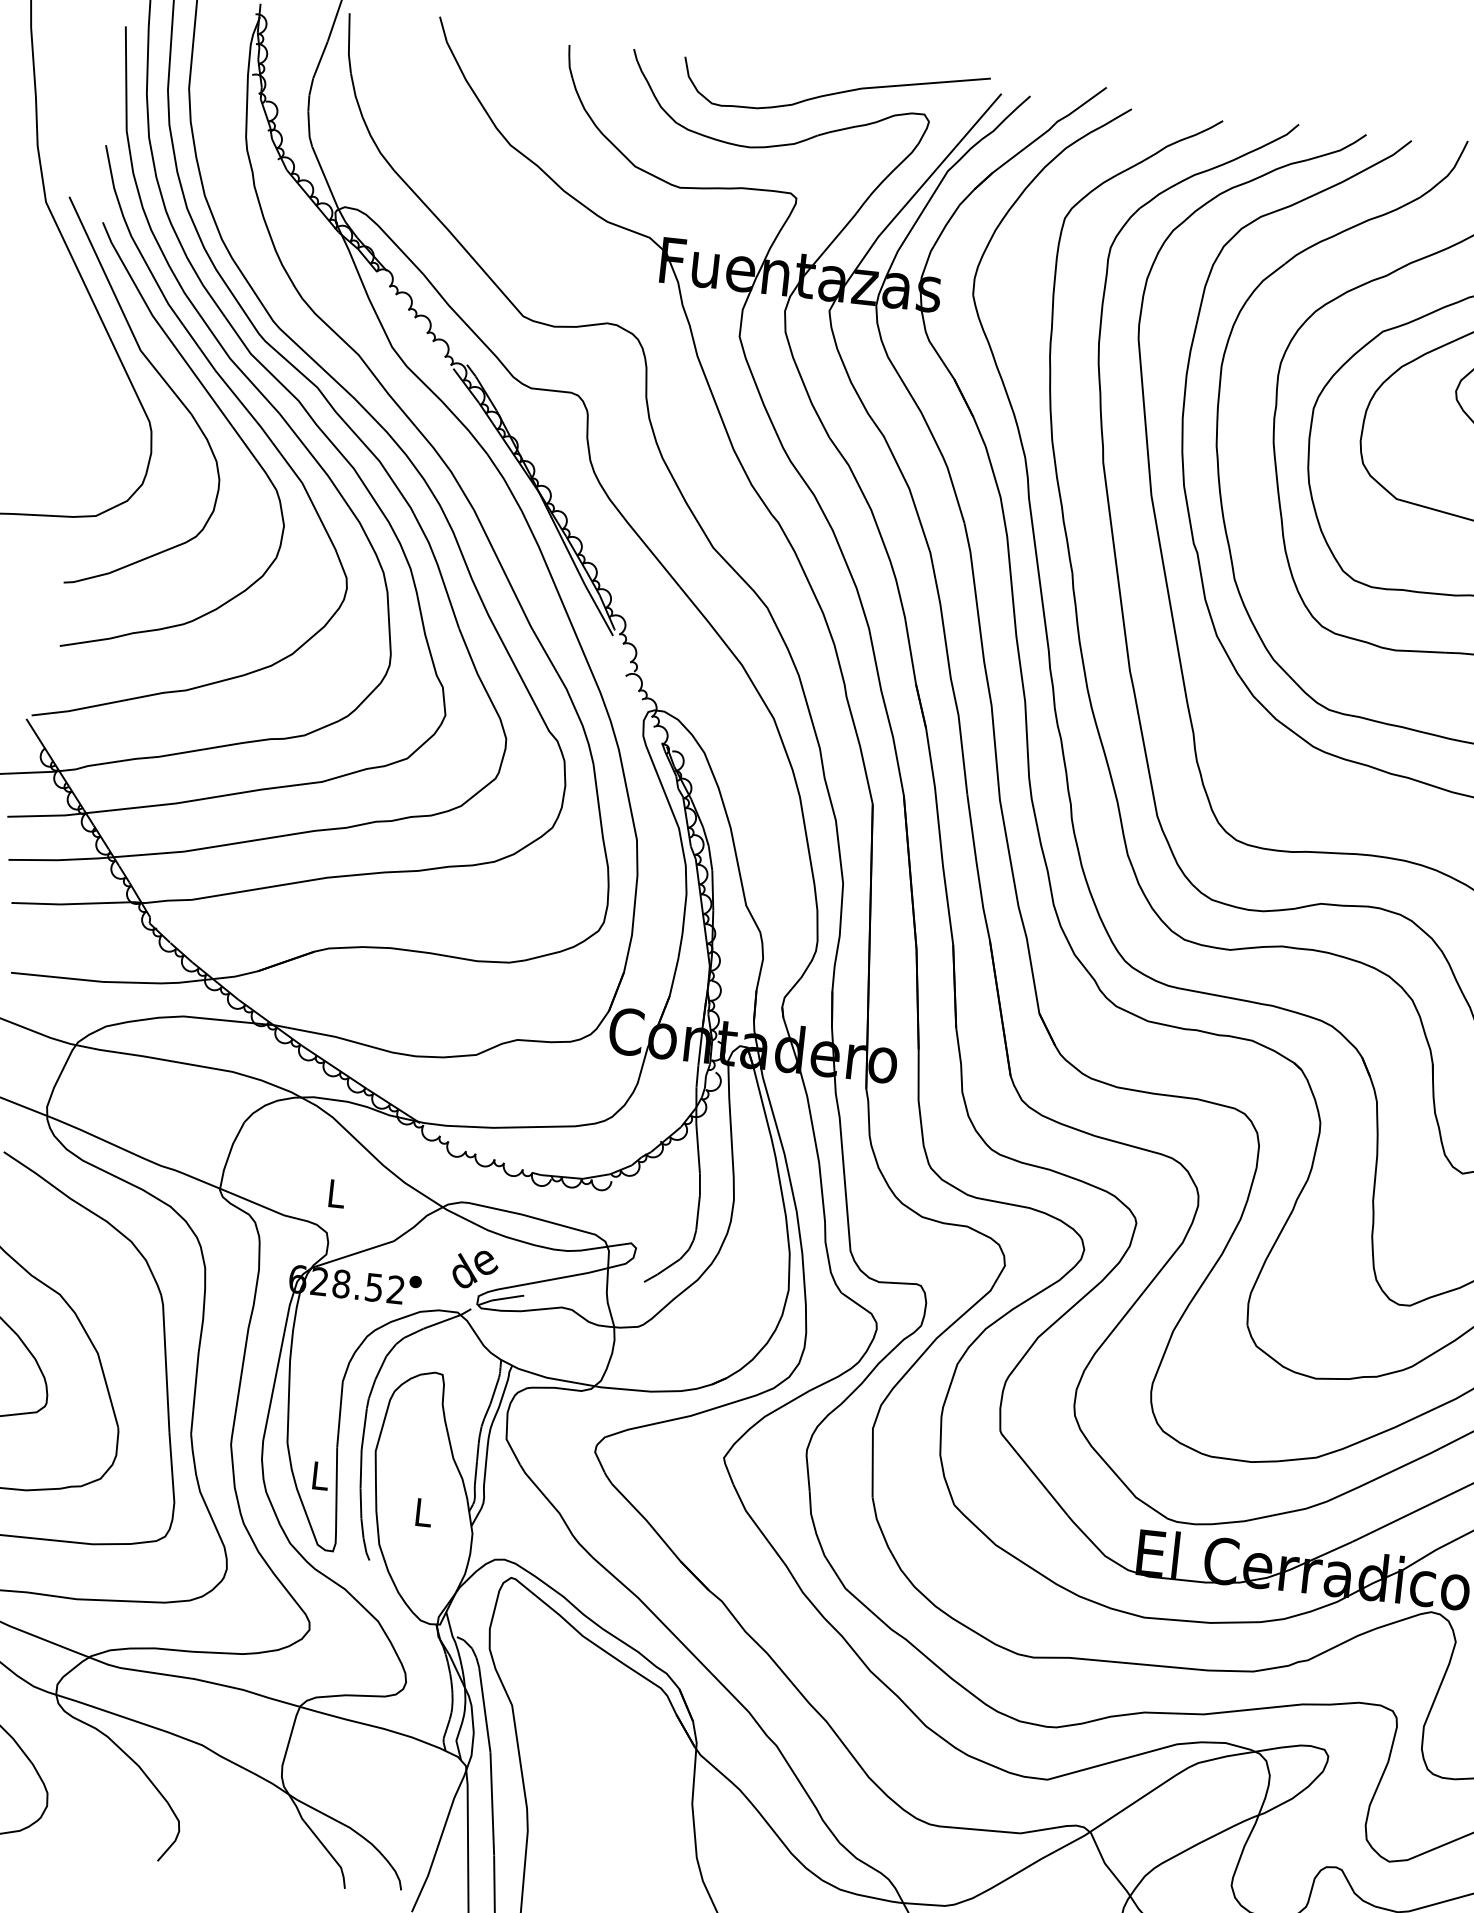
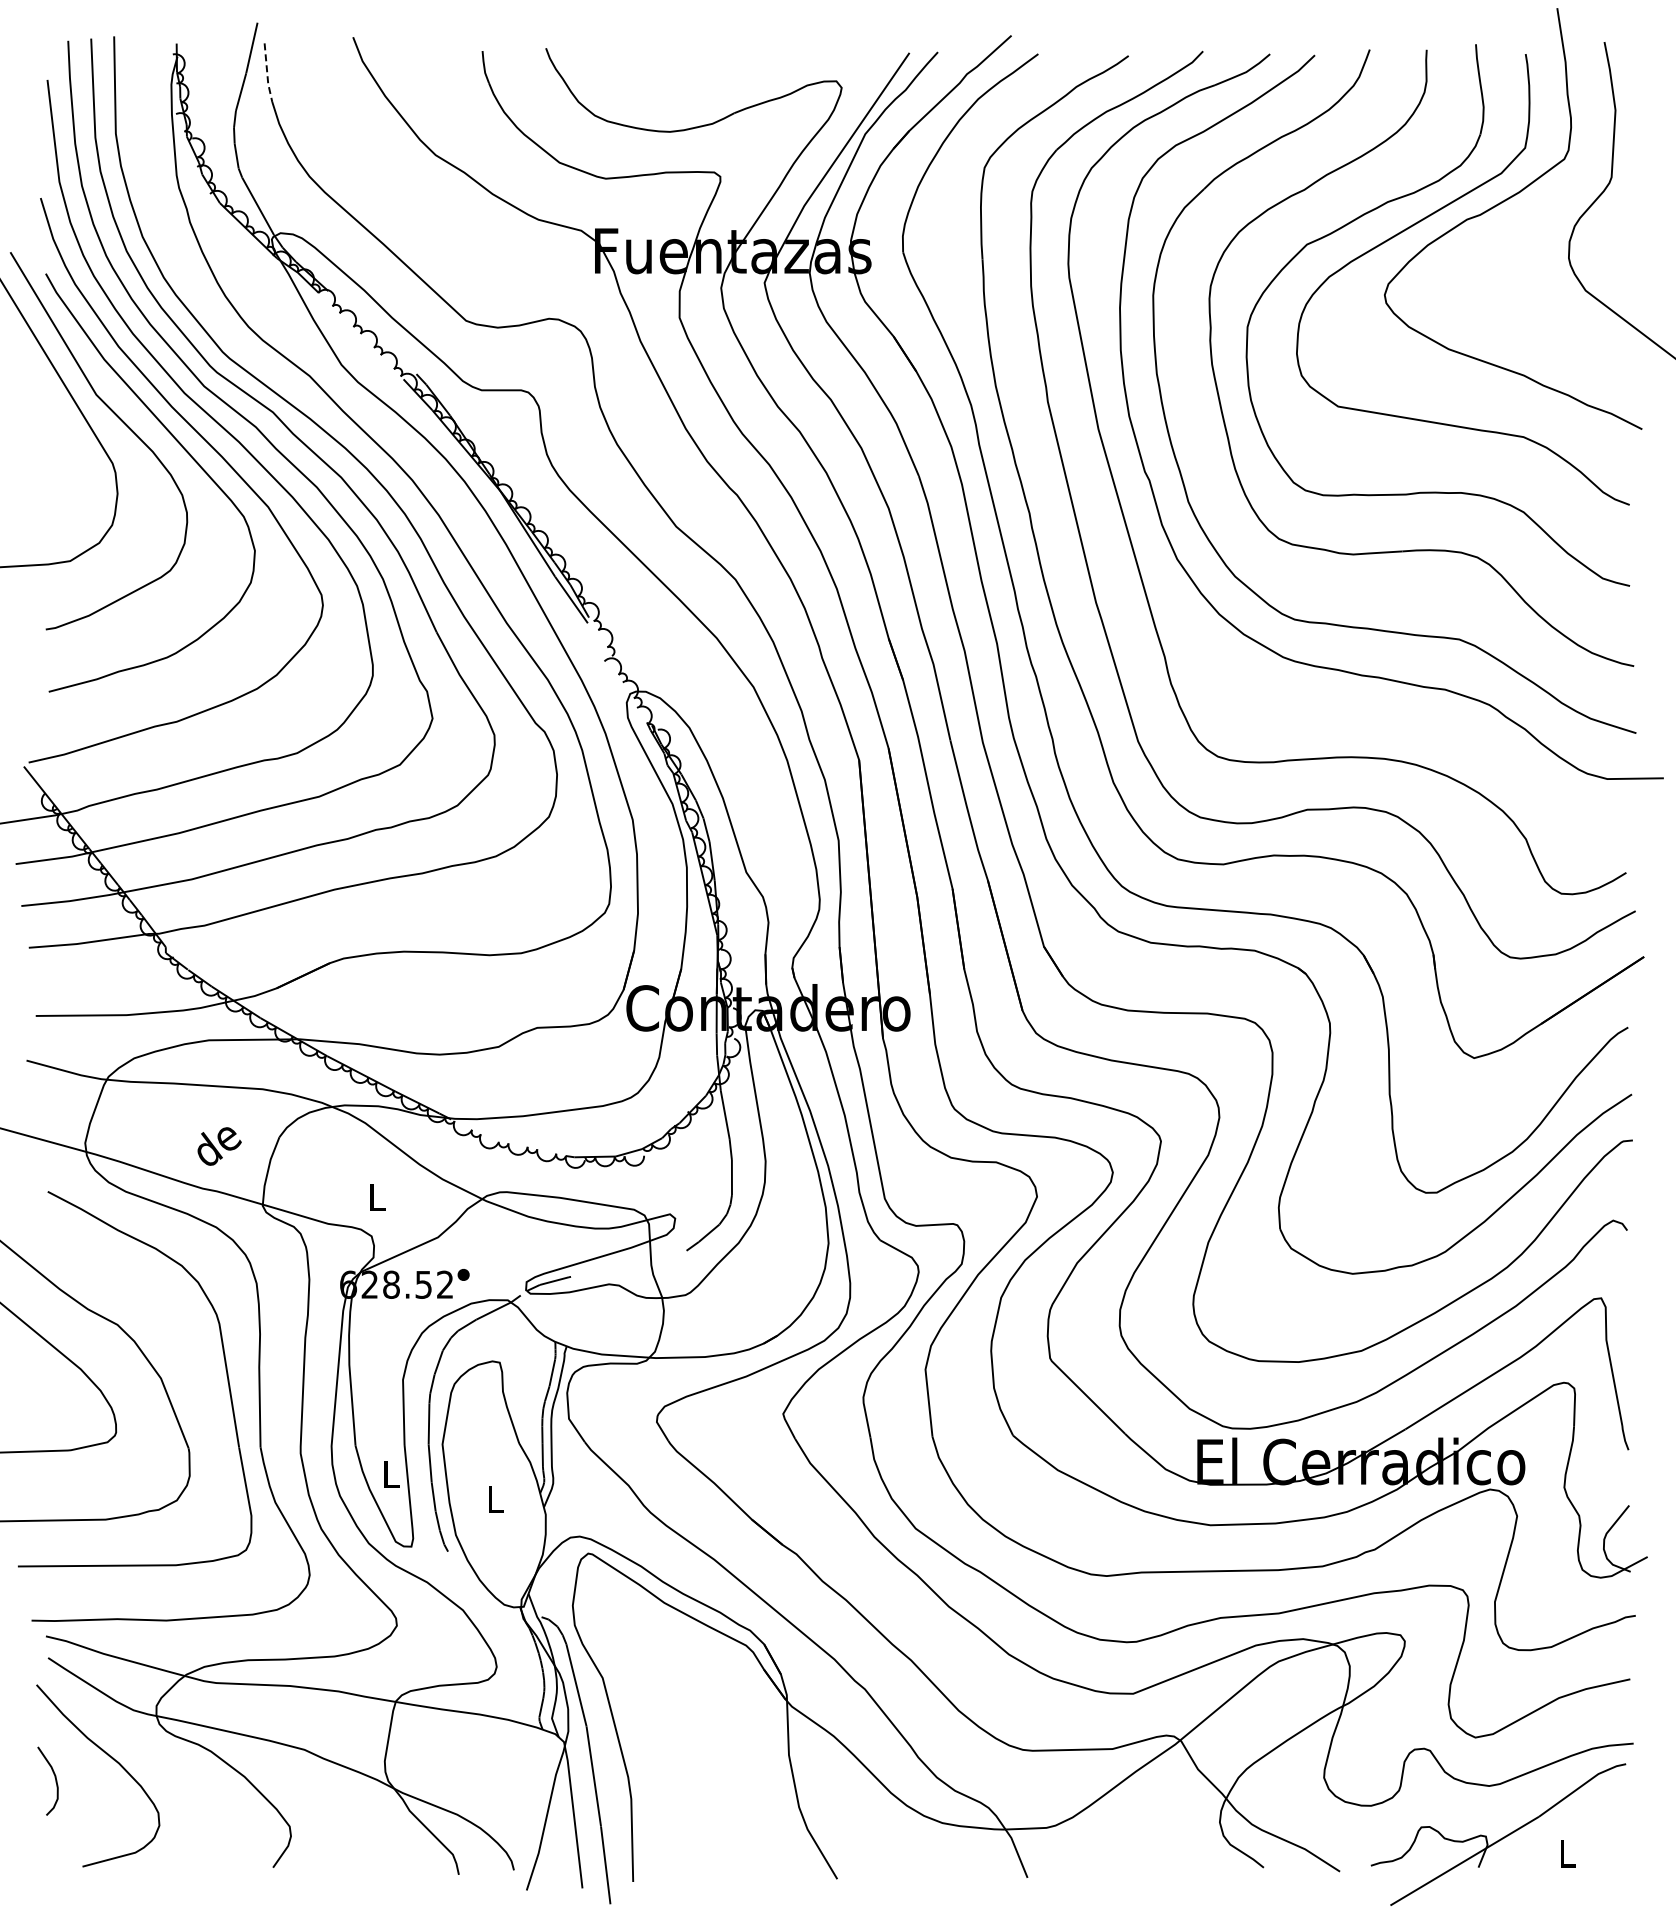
line: (349, 44) -> (267, 73), solid -> dashed
curve: (834, 92) -> (746, 69), removed
text: (475, 1269) -> (219, 1146), moved

